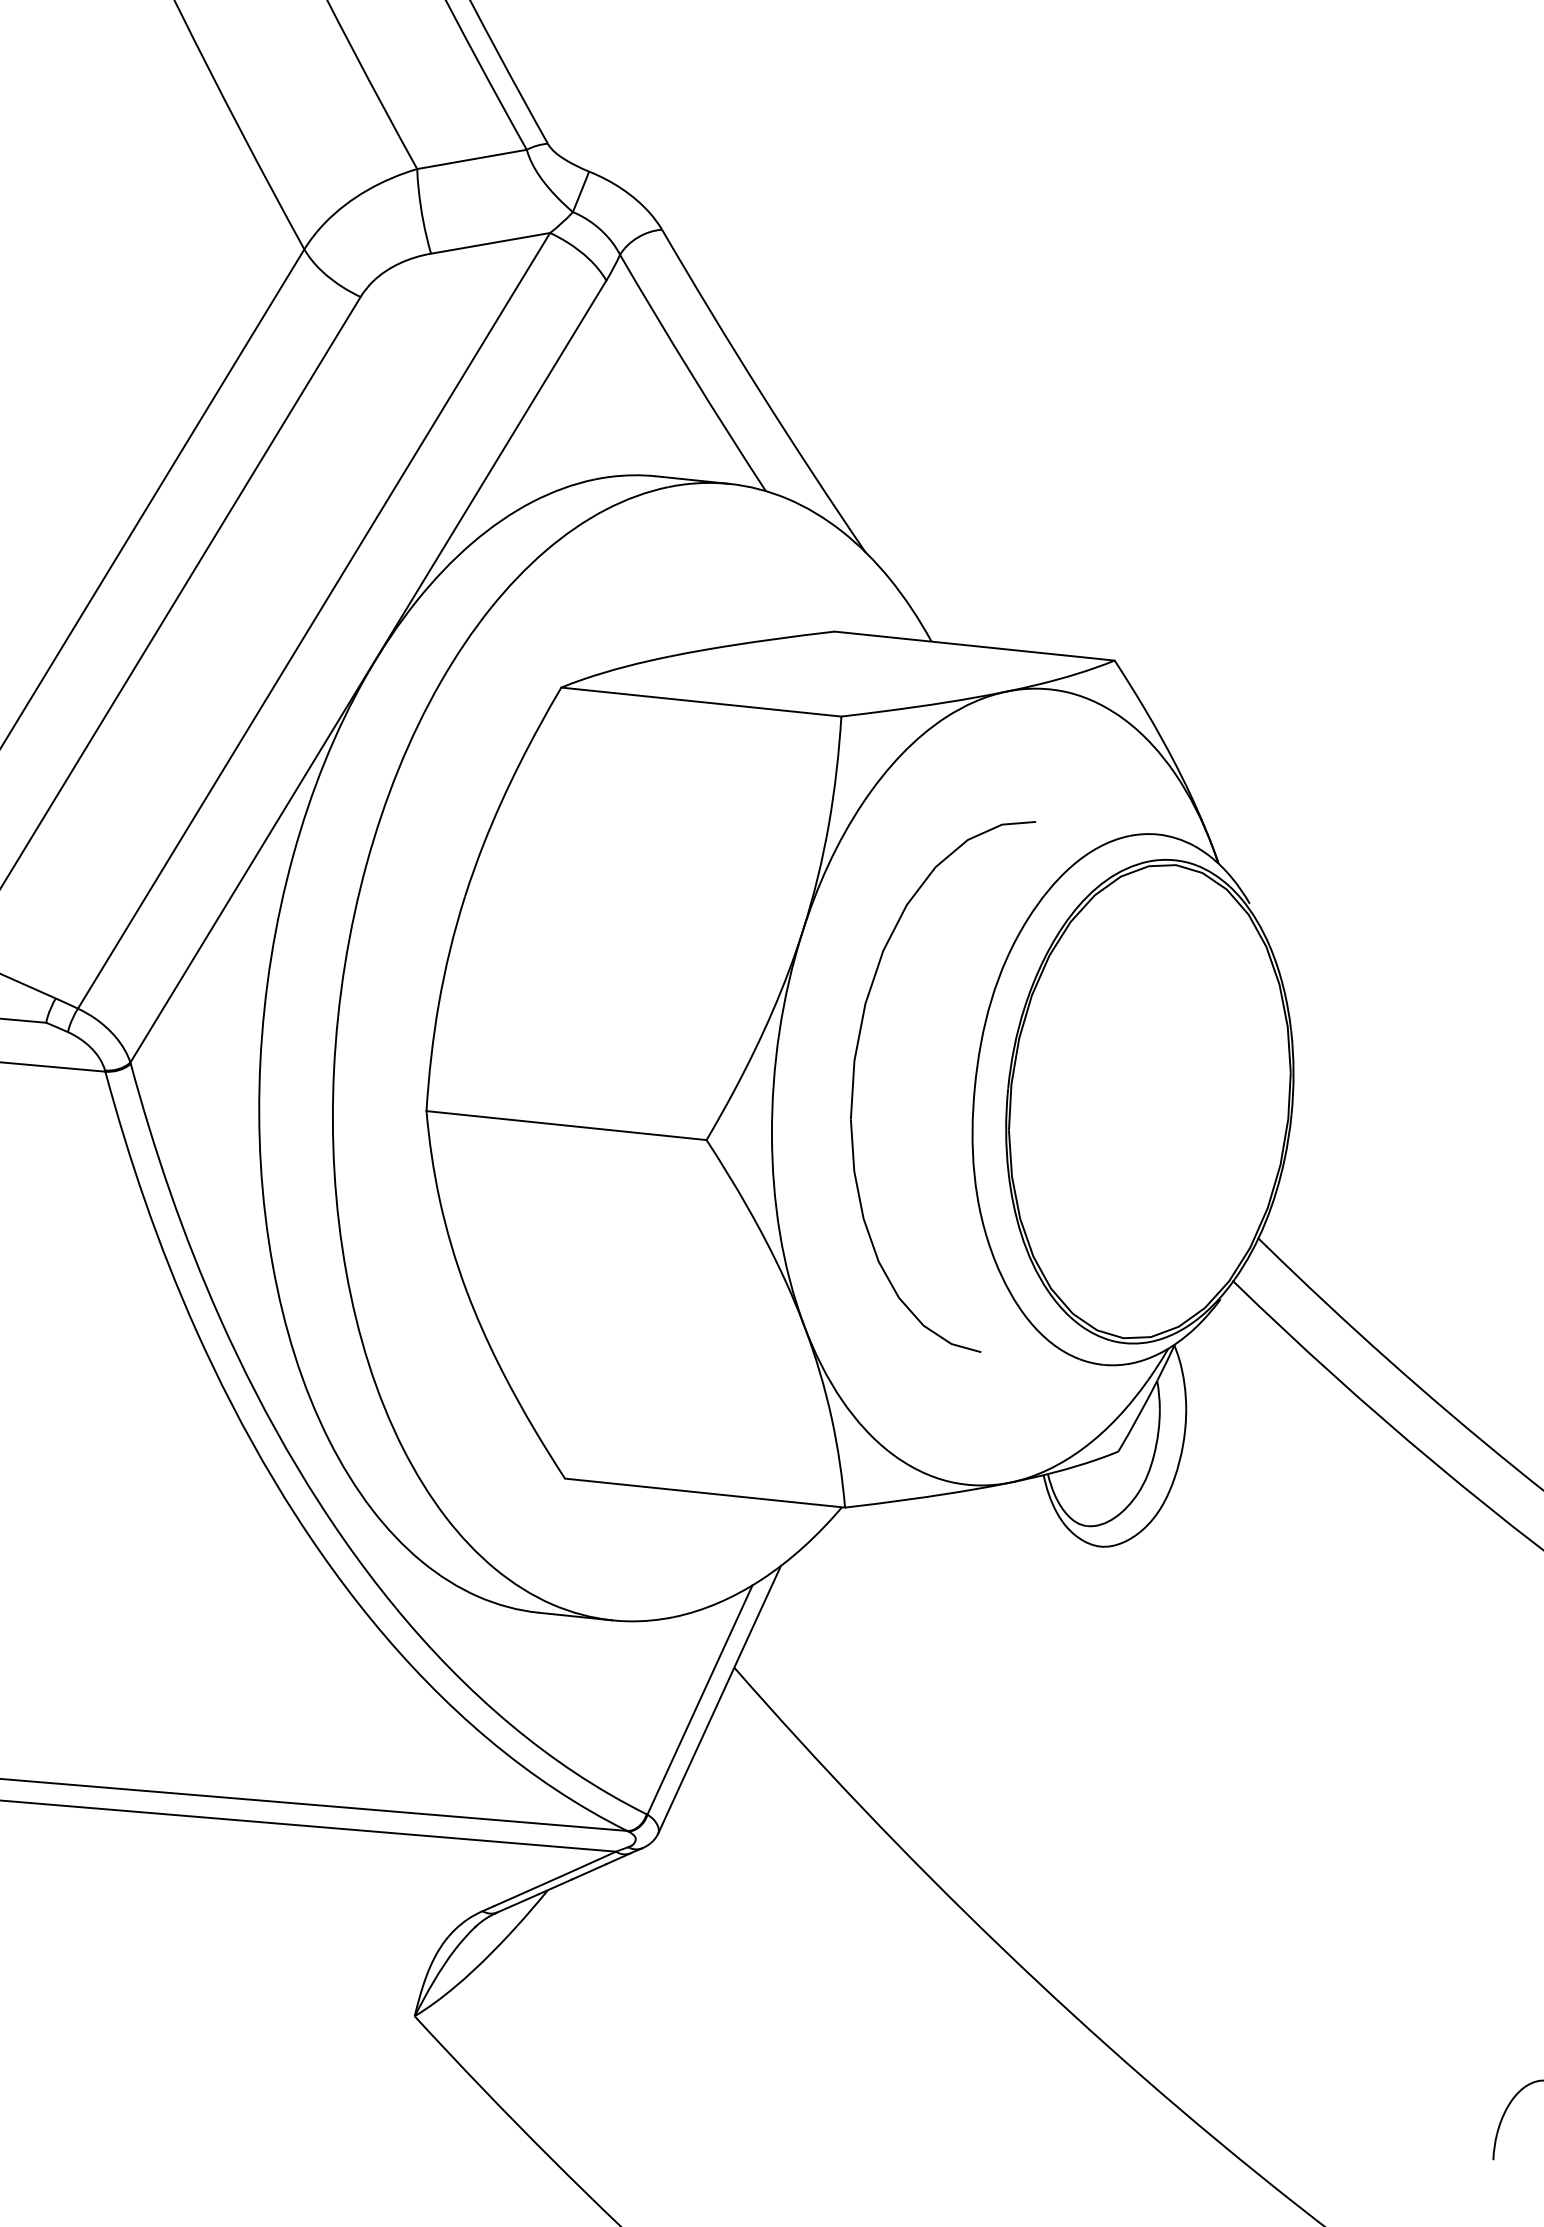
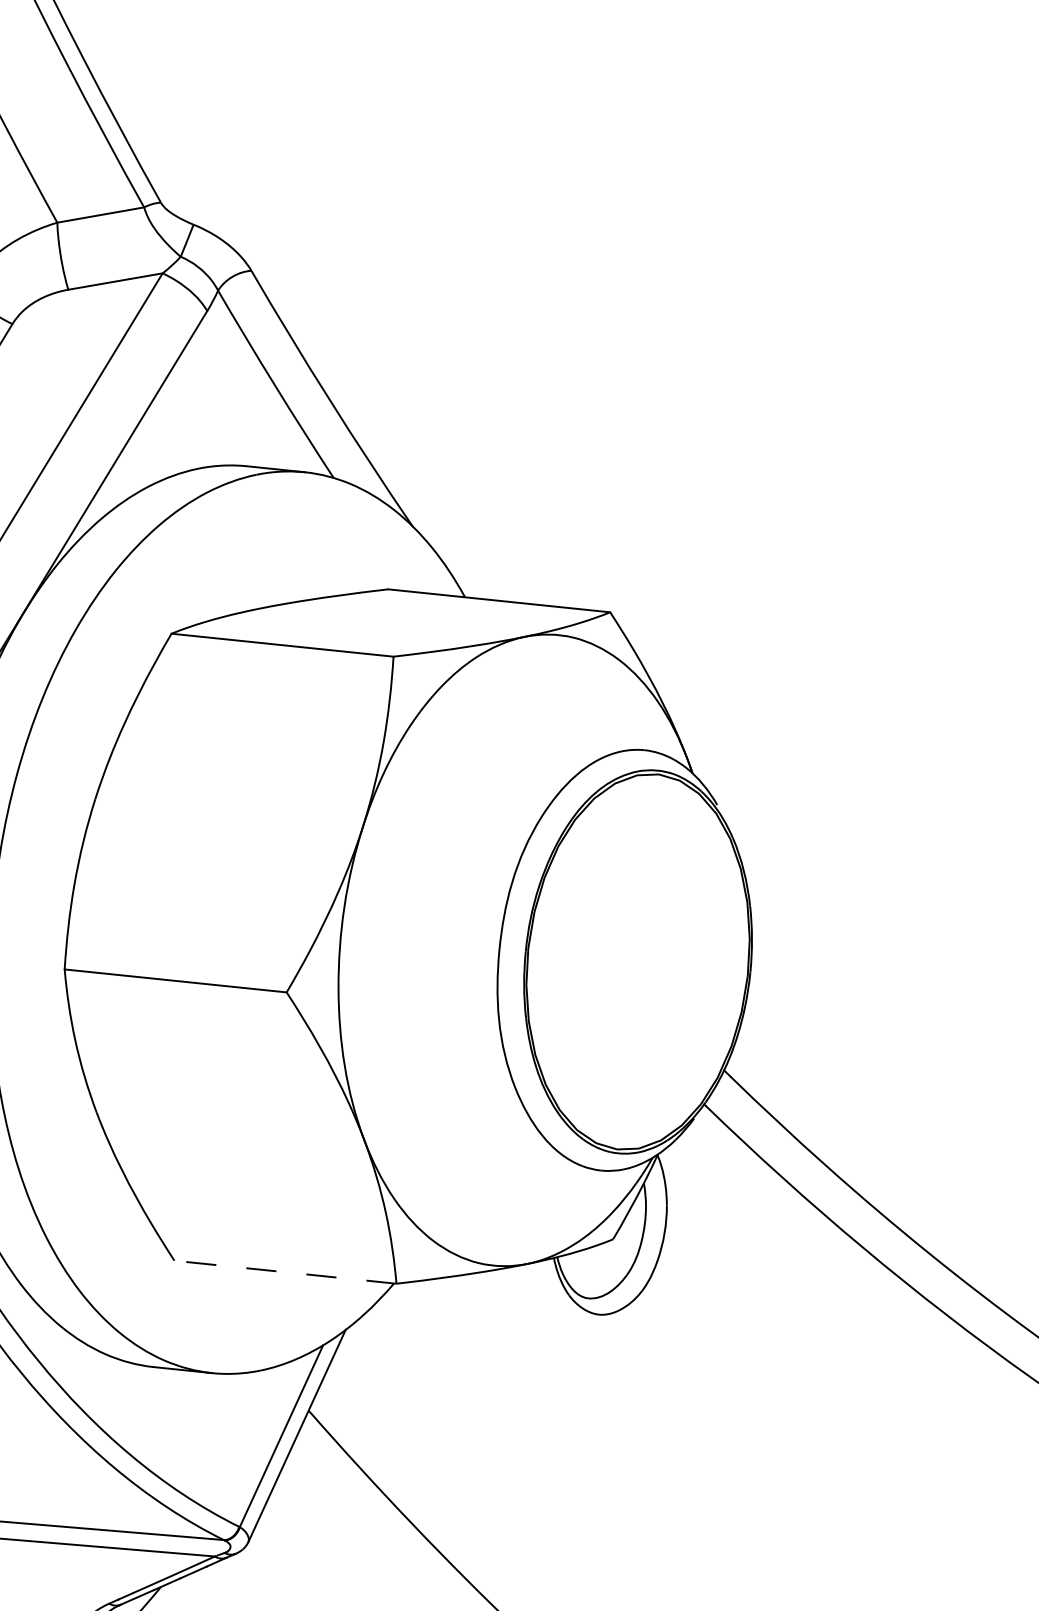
part: (854, 1081) -> (403, 945), removed
line: (705, 1493) -> (285, 1272), solid -> dashed

